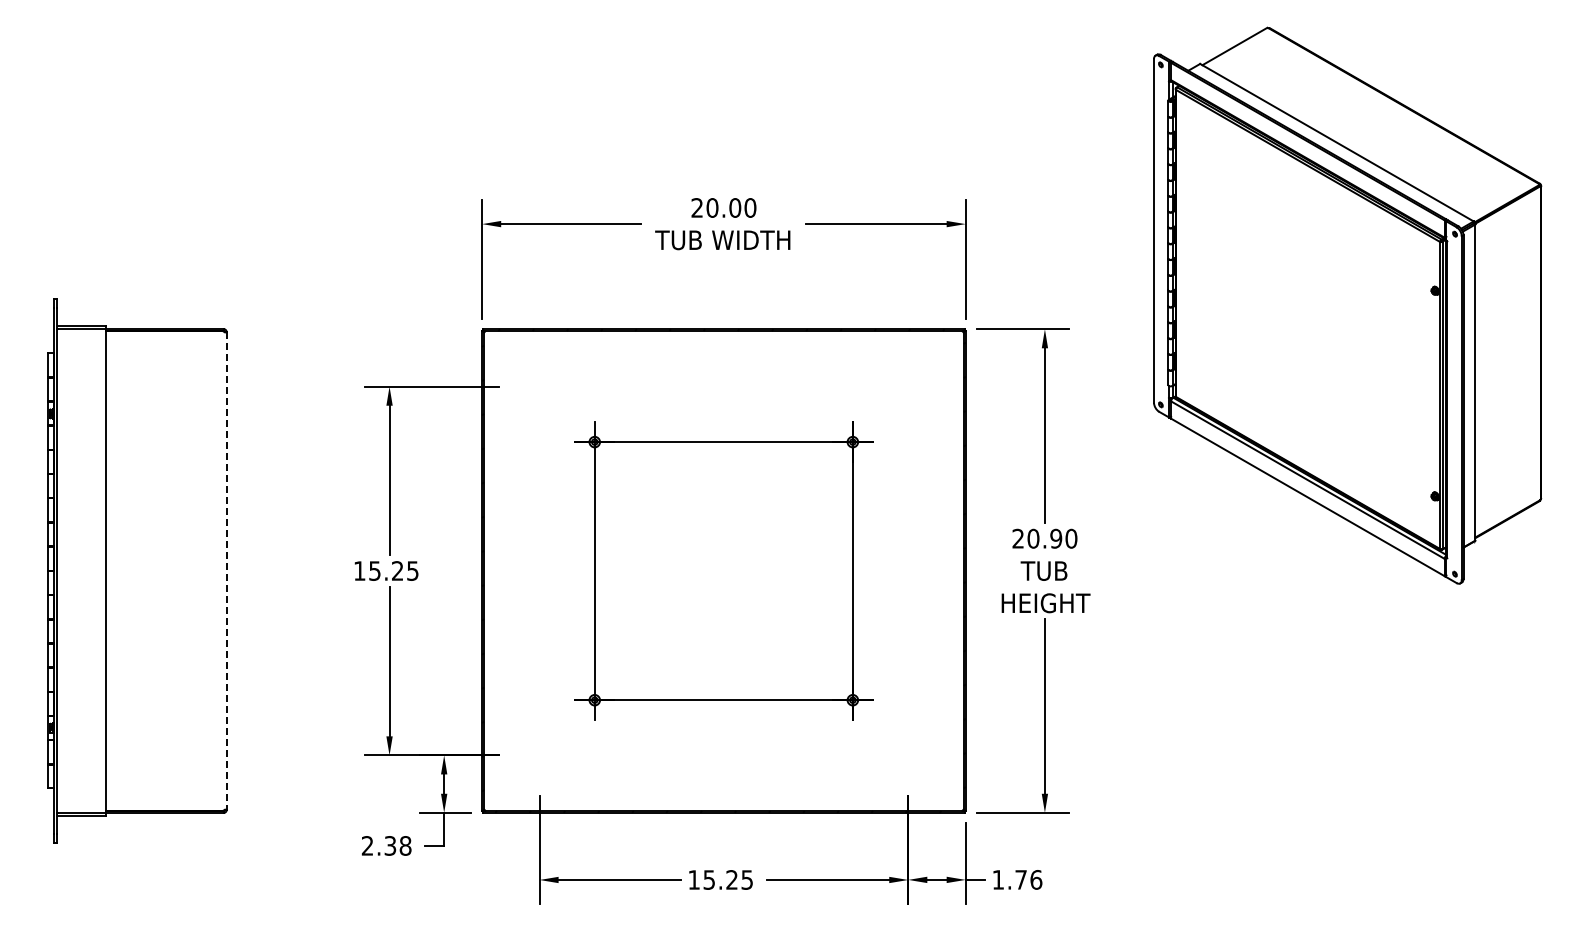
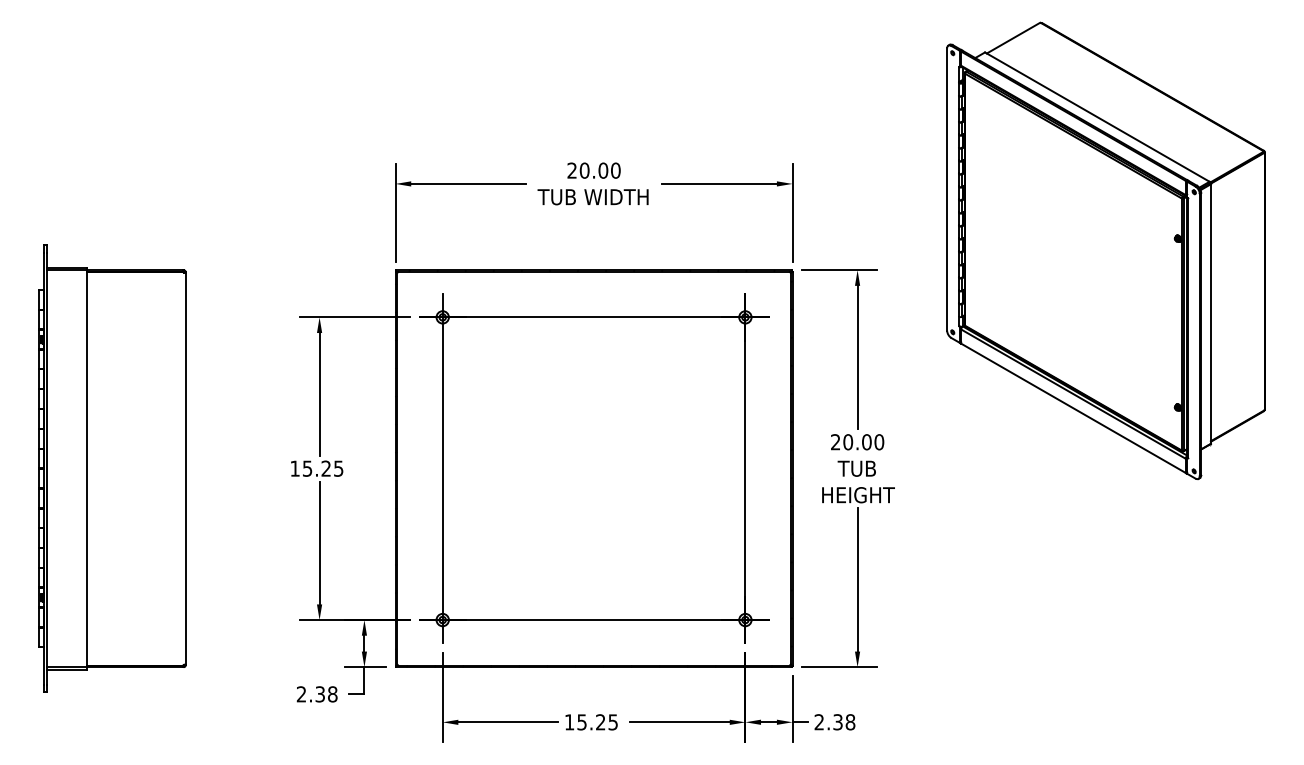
text: (1056, 538) -> (867, 442), 20.90 -> 20.00
line: (226, 571) -> (185, 469), dashed -> solid
part: (723, 571) -> (593, 469), size x1.43
text: (1017, 879) -> (835, 721), 1.76 -> 2.38

